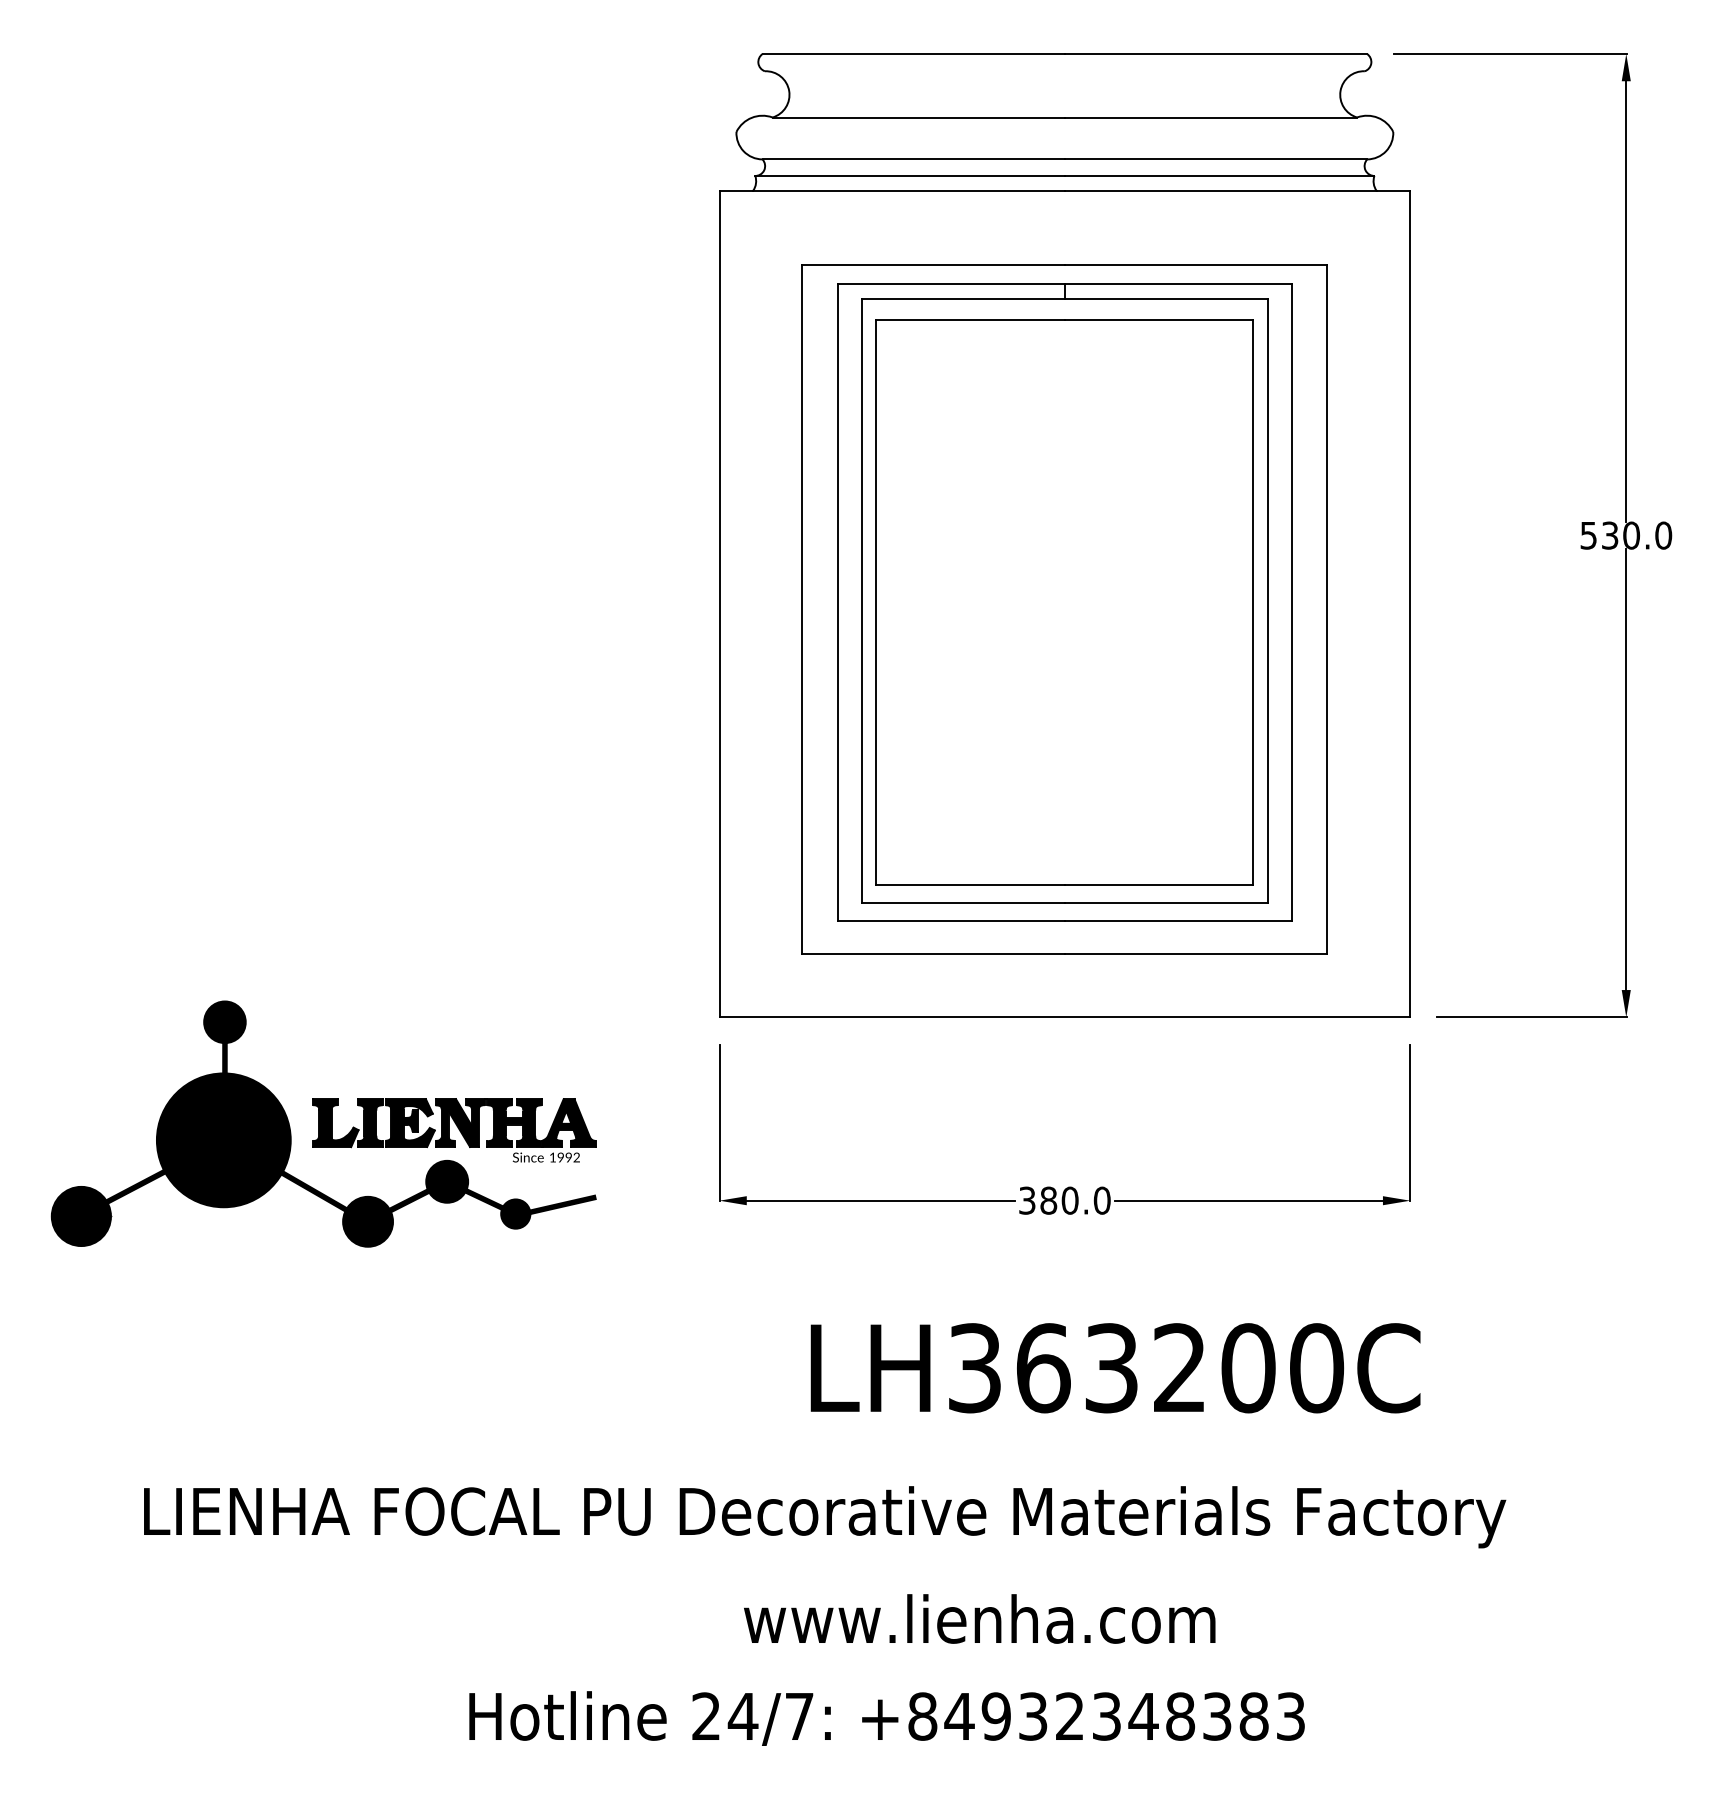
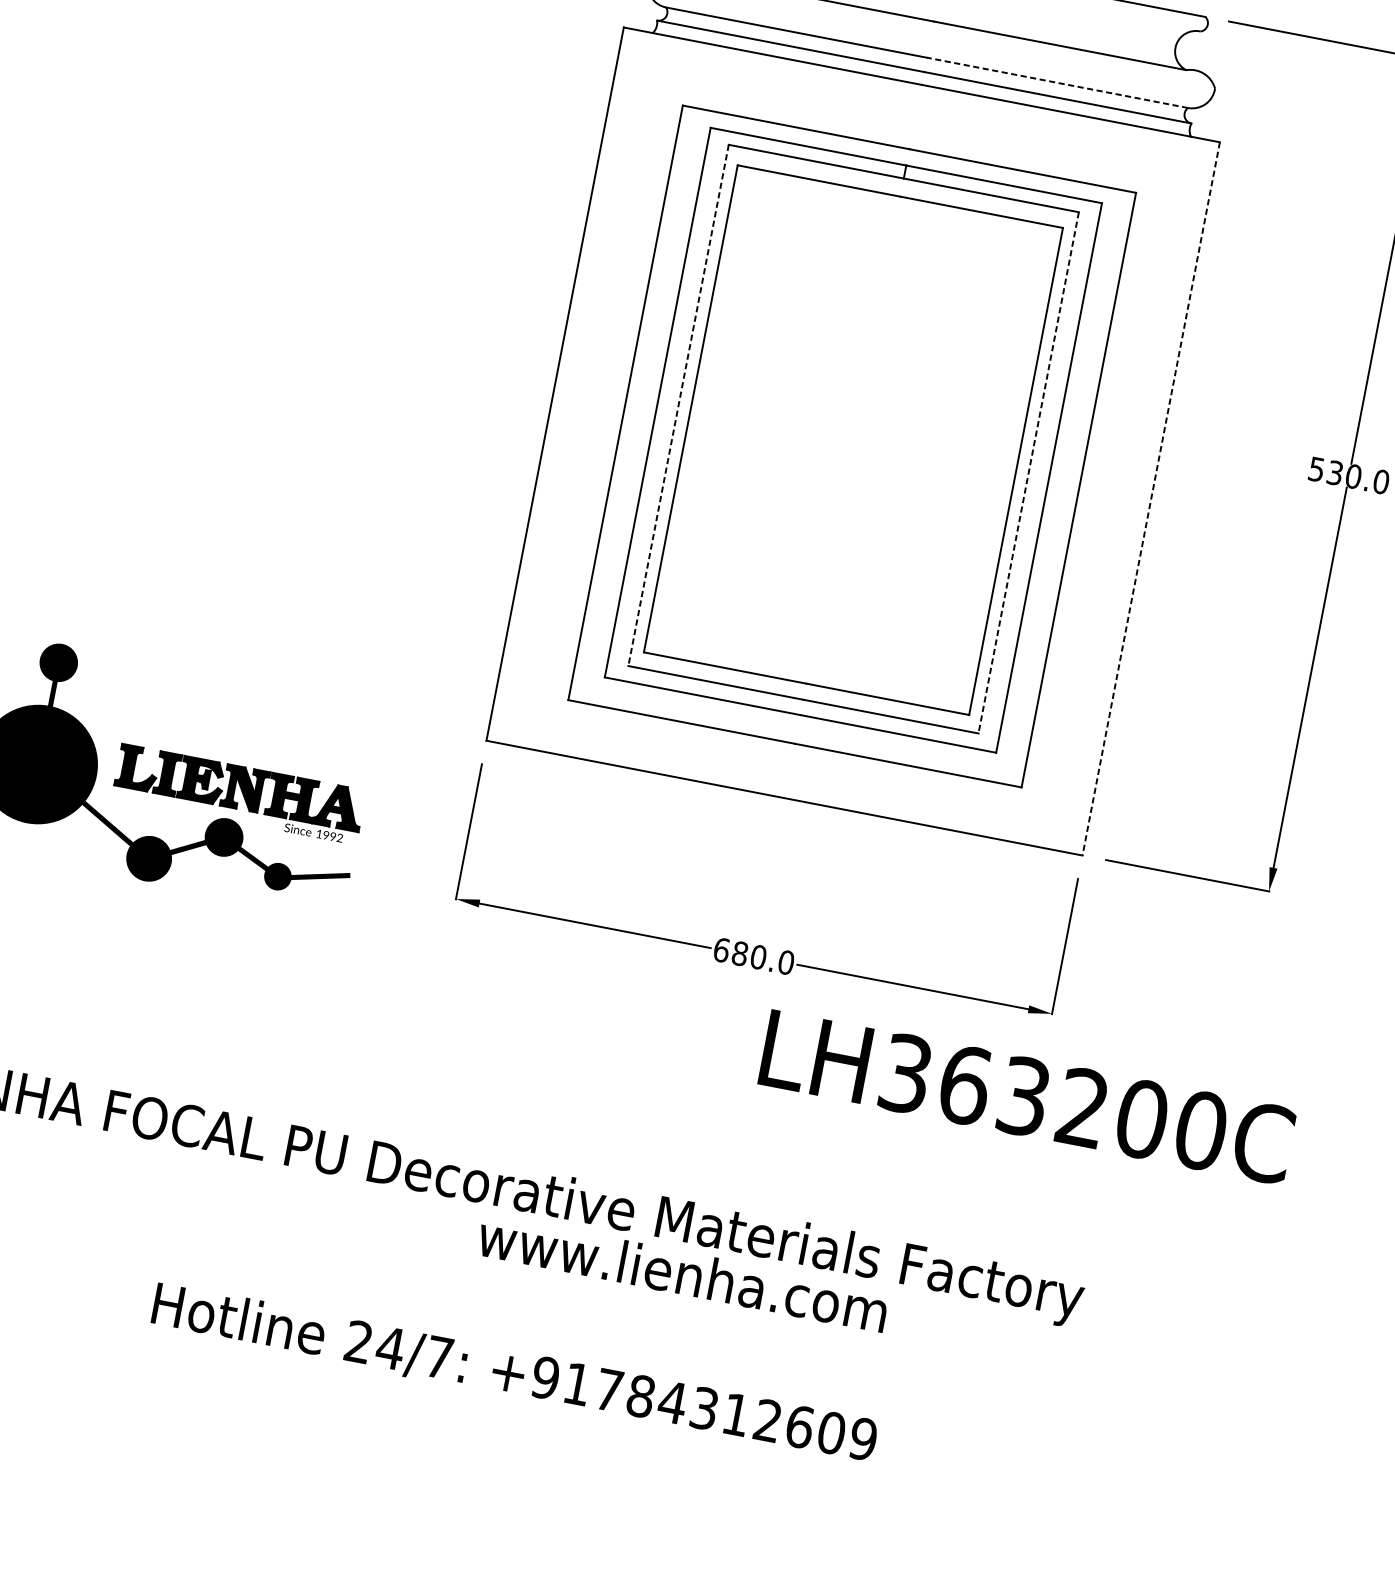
line: (1215, 159) -> (1057, 82), solid -> dashed
line: (862, 601) -> (678, 405), solid -> dashed
line: (1267, 601) -> (1028, 472), solid -> dashed
line: (1410, 604) -> (1151, 499), solid -> dashed
text: (1027, 1200) -> (721, 950), 380.0 -> 680.0
text: (1115, 1368) -> (1027, 1097), moved
text: (979, 1618) -> (682, 1272), moved
text: (1106, 1716) -> (704, 1408), +84932348383 -> +91784312609

